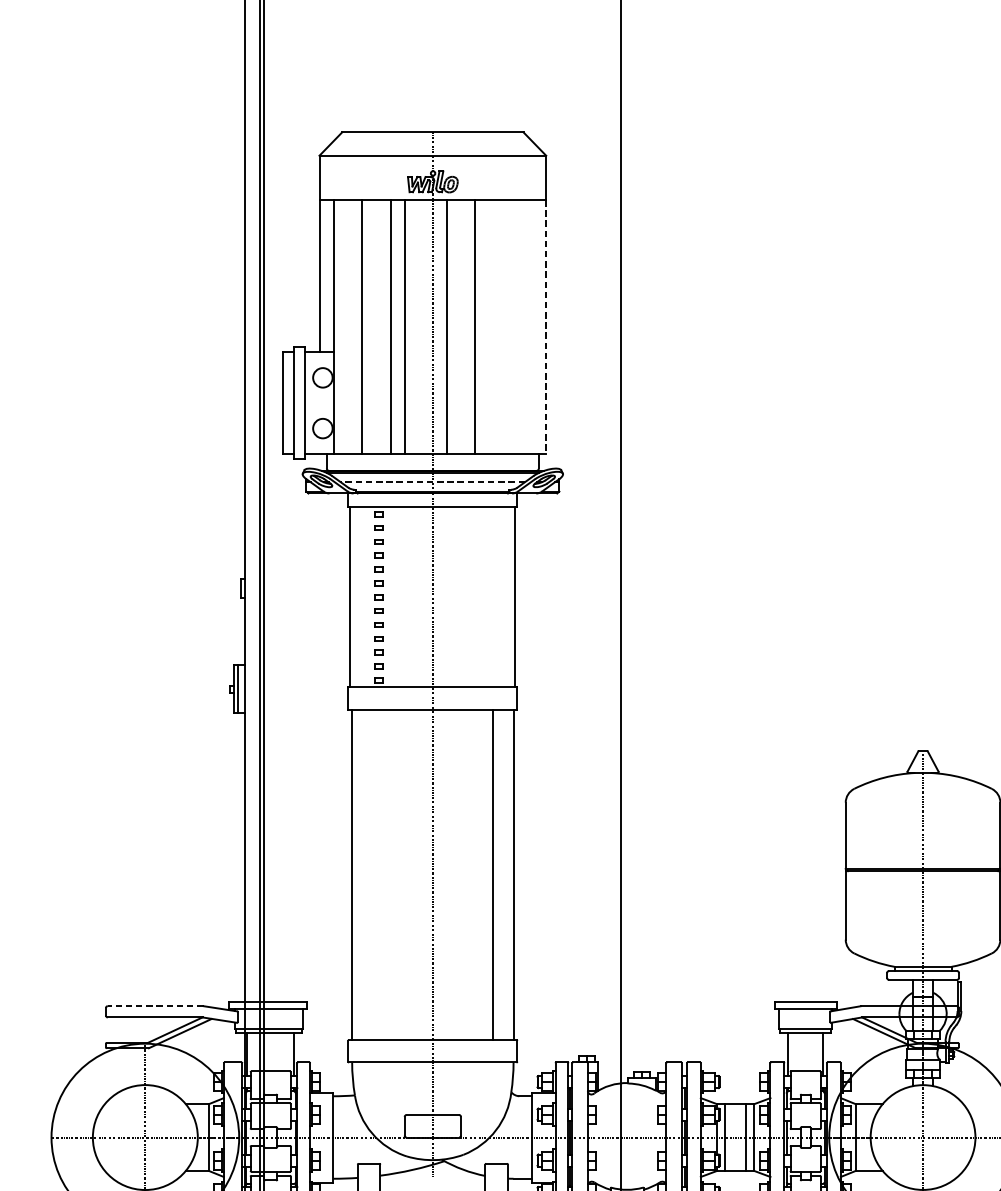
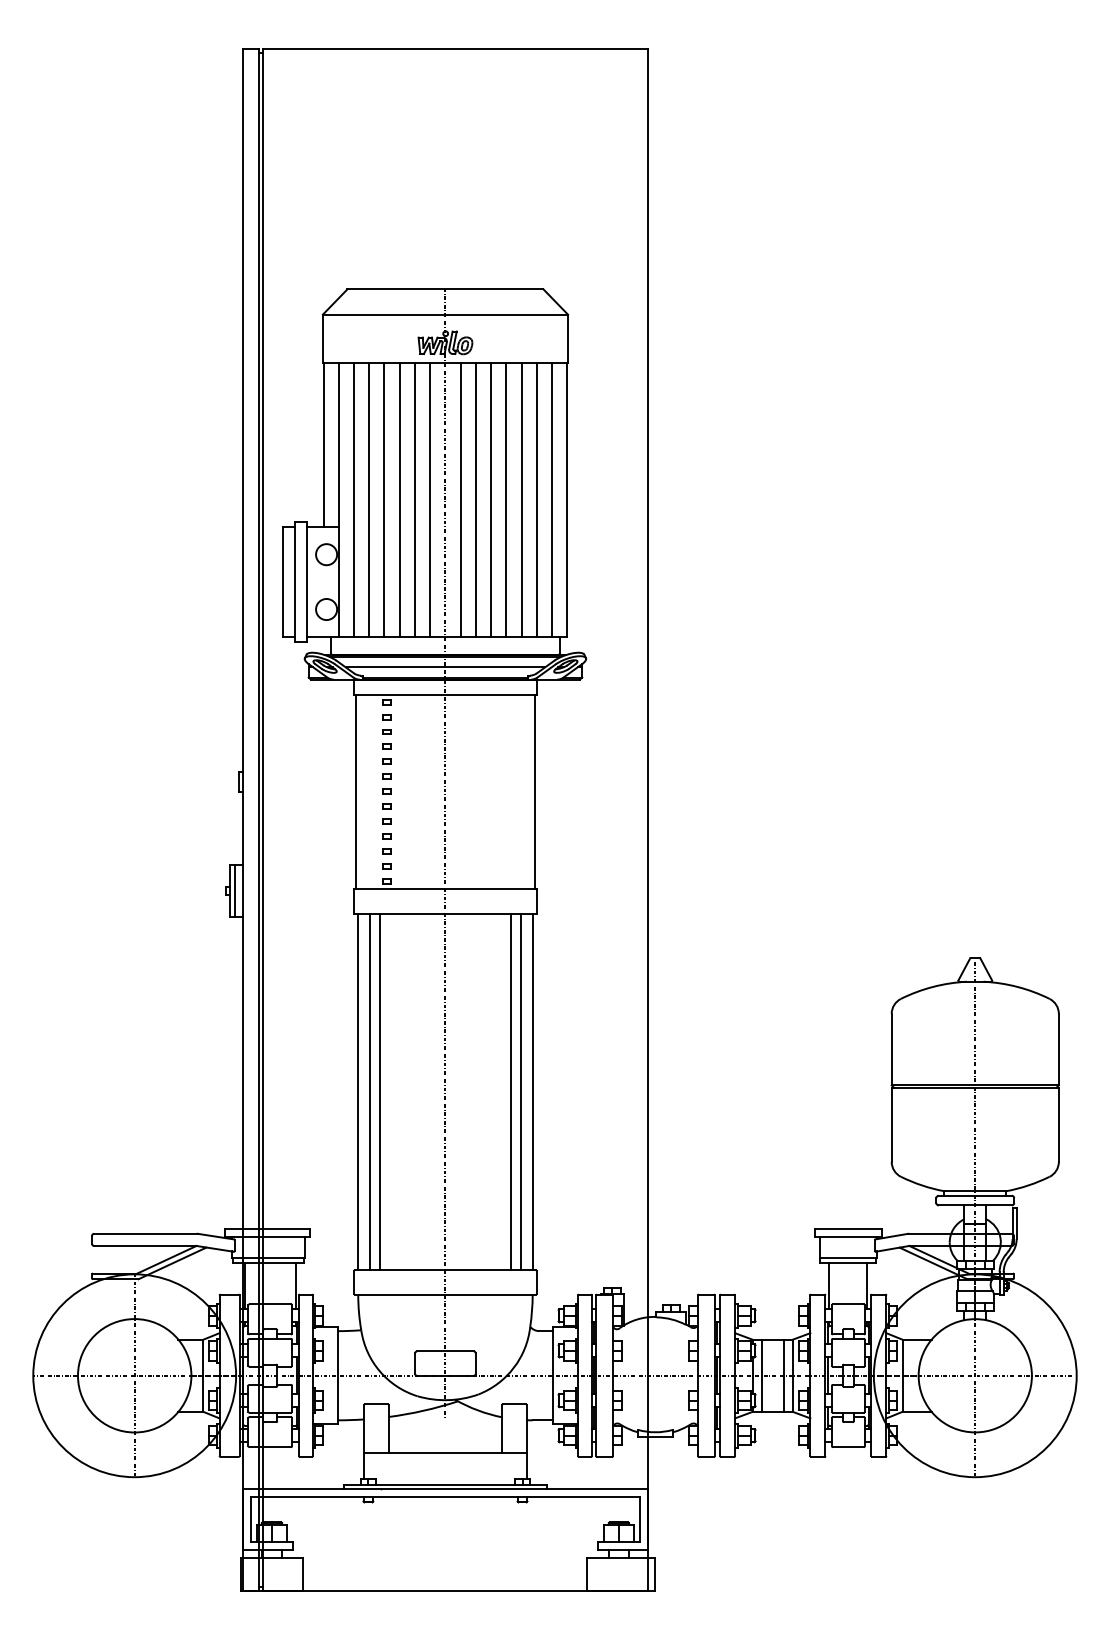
line: (347, 326) -> (353, 499), added
line: (376, 326) -> (384, 499), added
line: (419, 326) -> (430, 499), added
line: (460, 326) -> (475, 499), added
line: (489, 326) -> (506, 499), added
line: (503, 326) -> (521, 499), added
line: (517, 326) -> (536, 499), added
line: (531, 326) -> (552, 499), added
line: (545, 327) -> (567, 500), dashed -> solid
line: (432, 482) -> (445, 667), dashed -> solid
line: (363, 875) -> (370, 1092), added
line: (372, 875) -> (380, 1092), added
line: (502, 875) -> (520, 1092), added
line: (155, 1005) -> (145, 1233), dashed -> solid

